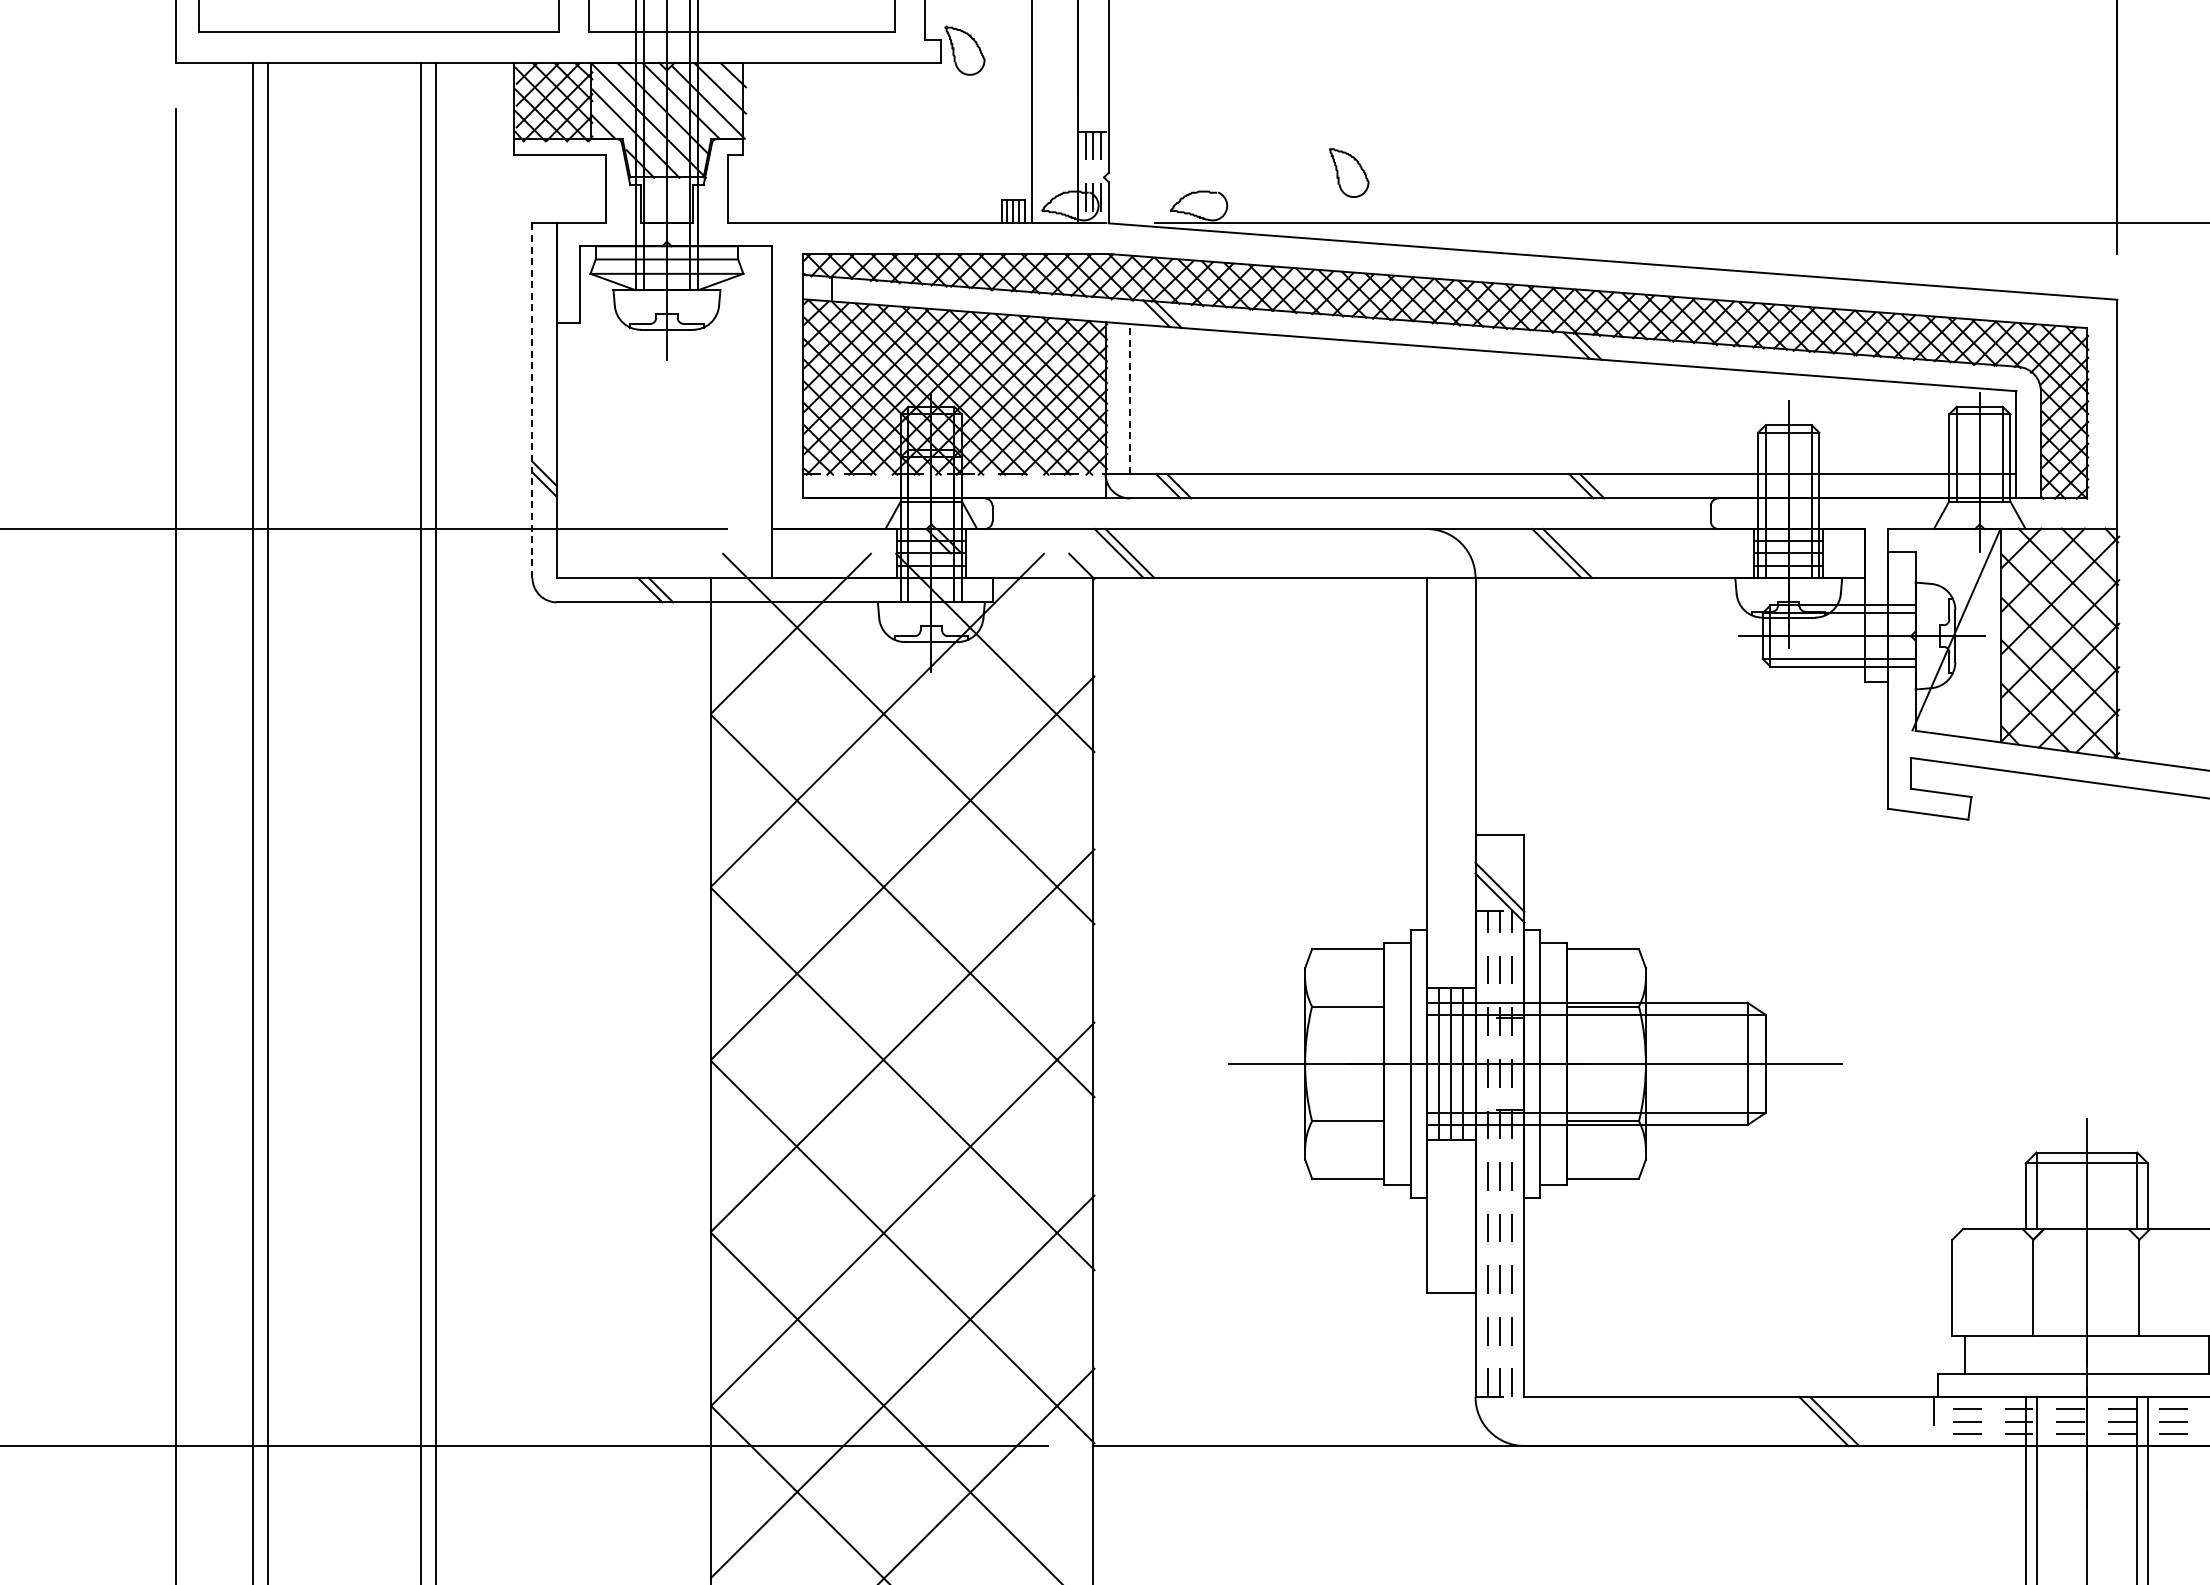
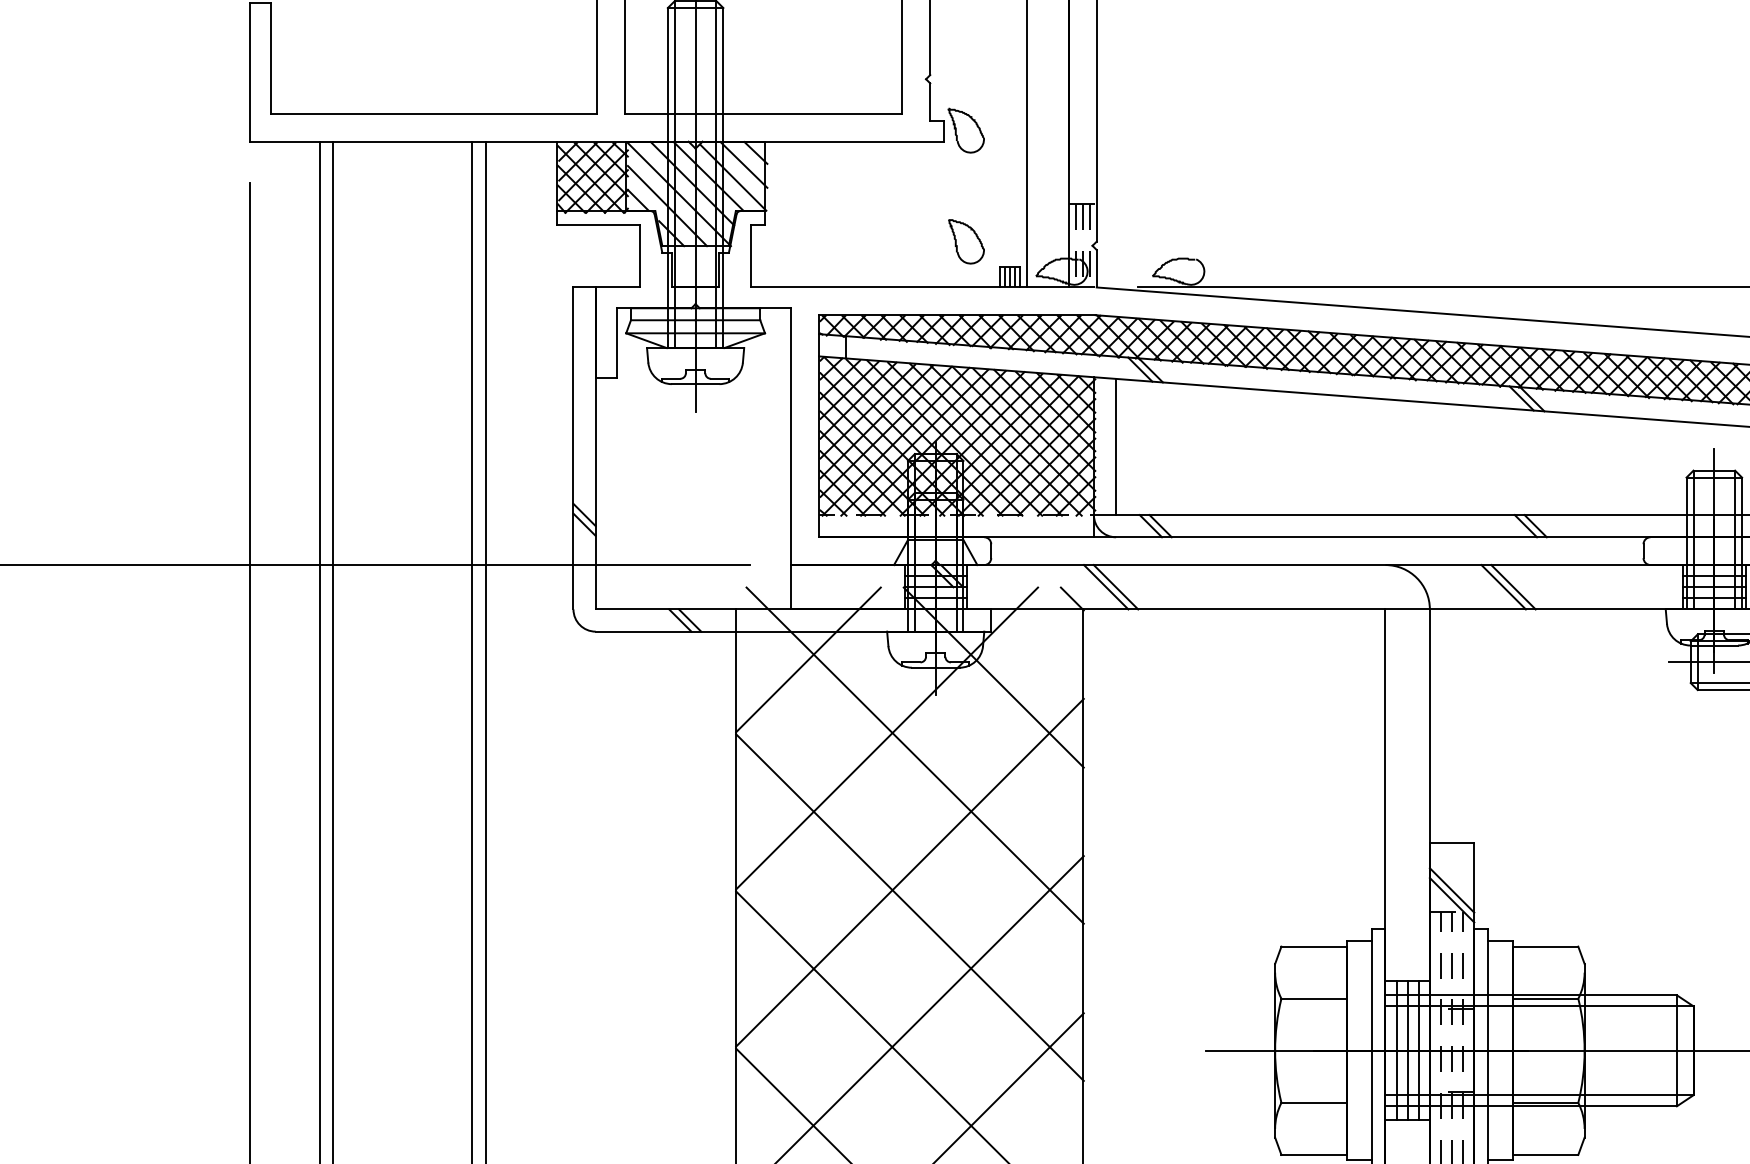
part: (1349, 172) -> (966, 241), moved
line: (1130, 399) -> (1116, 447), dashed -> solid
line: (532, 401) -> (573, 449), dashed -> solid

